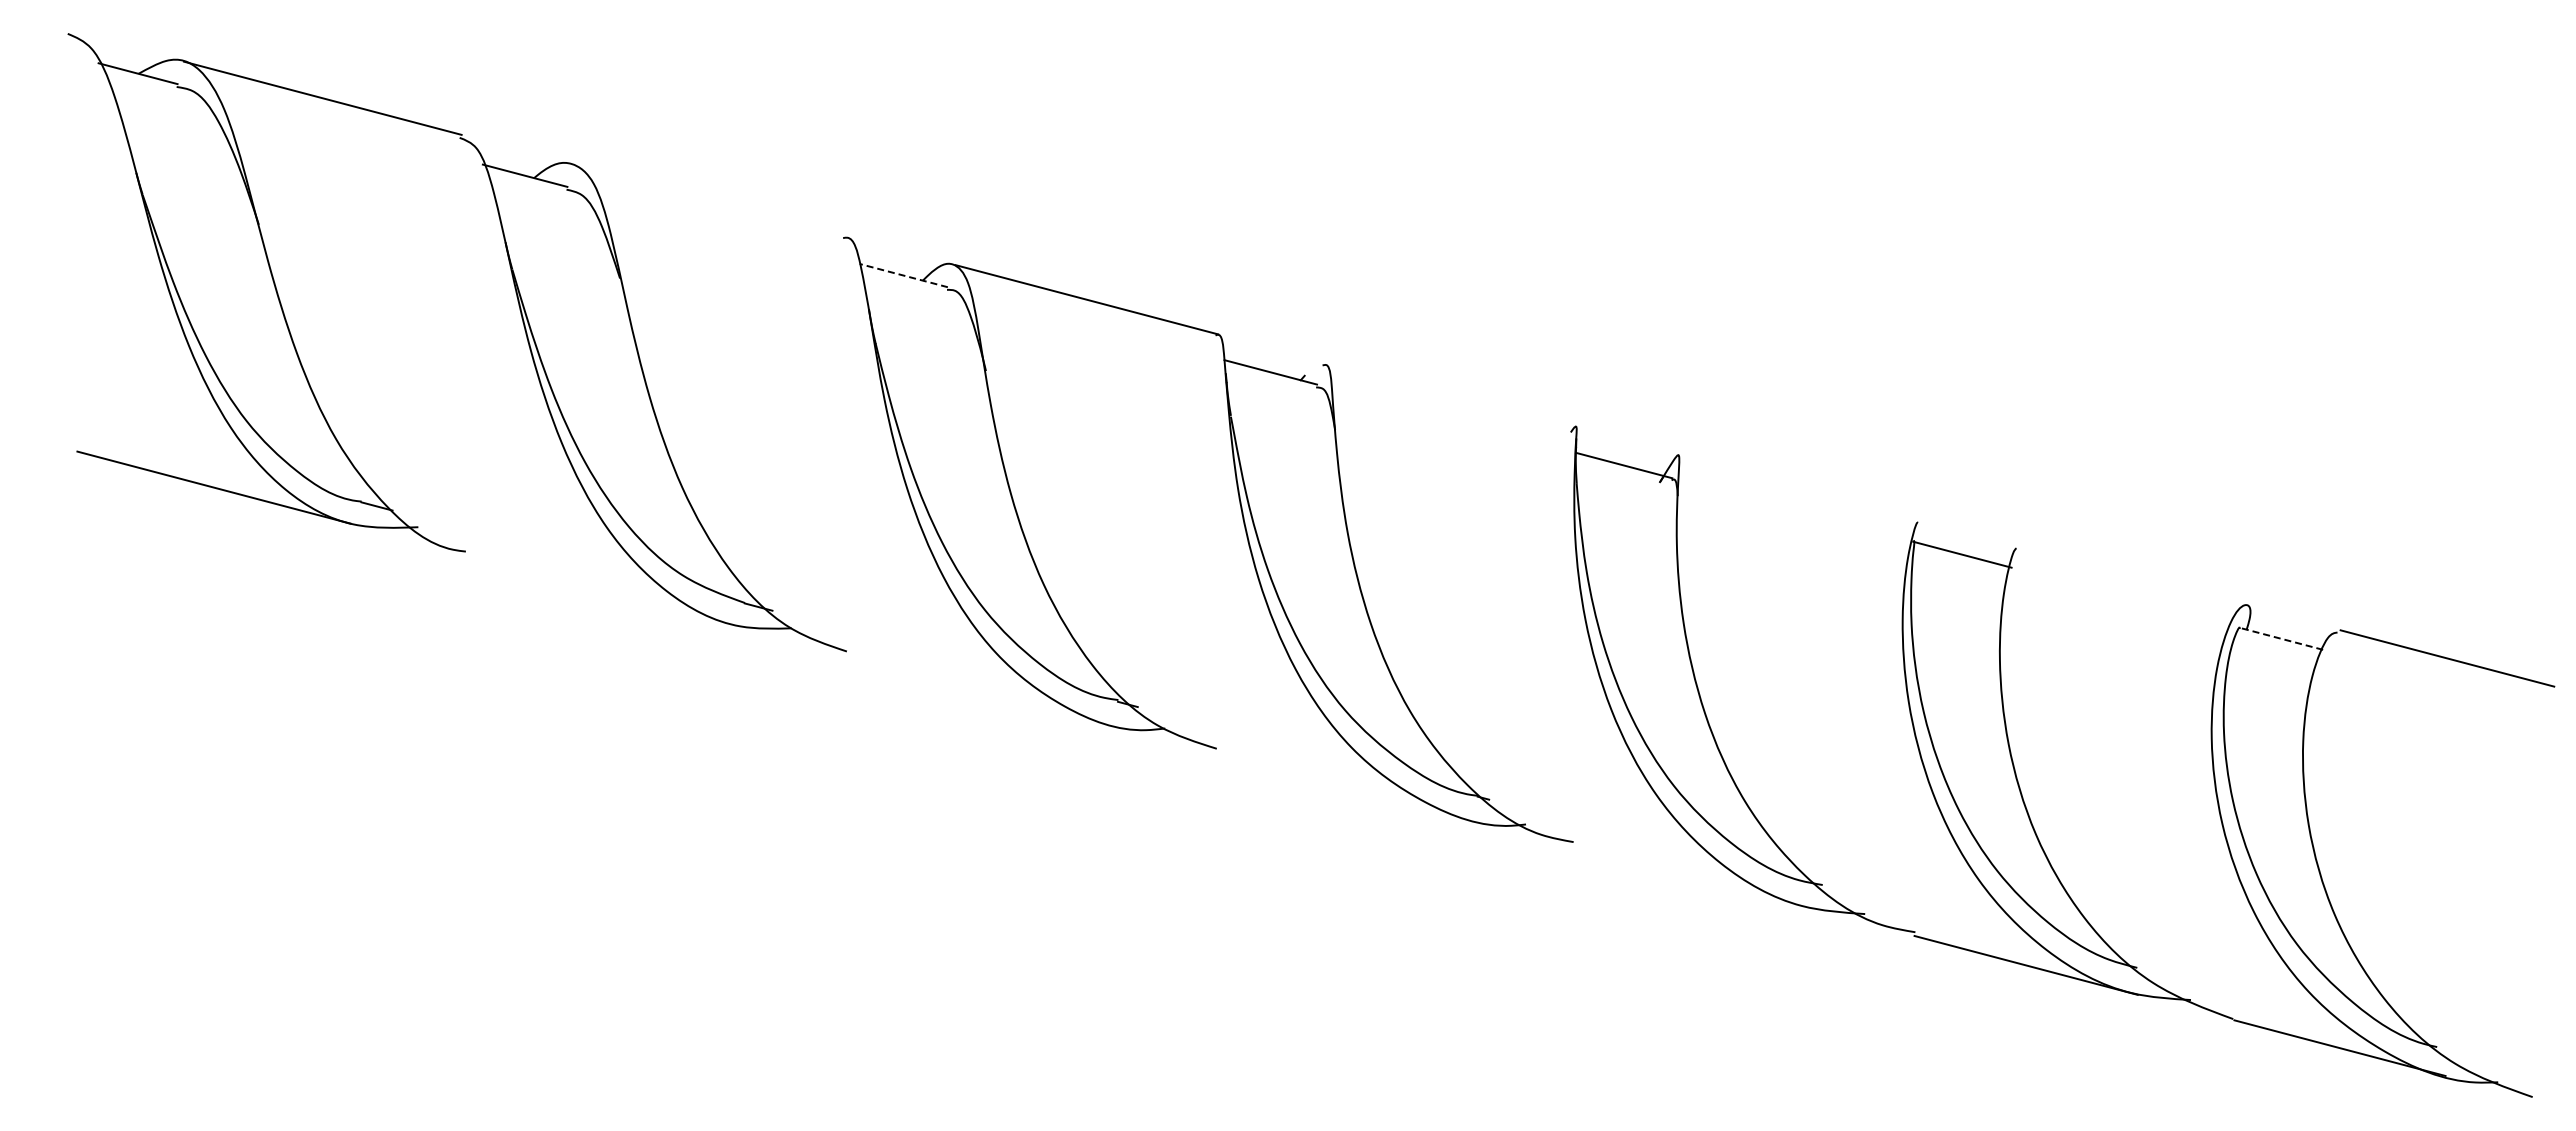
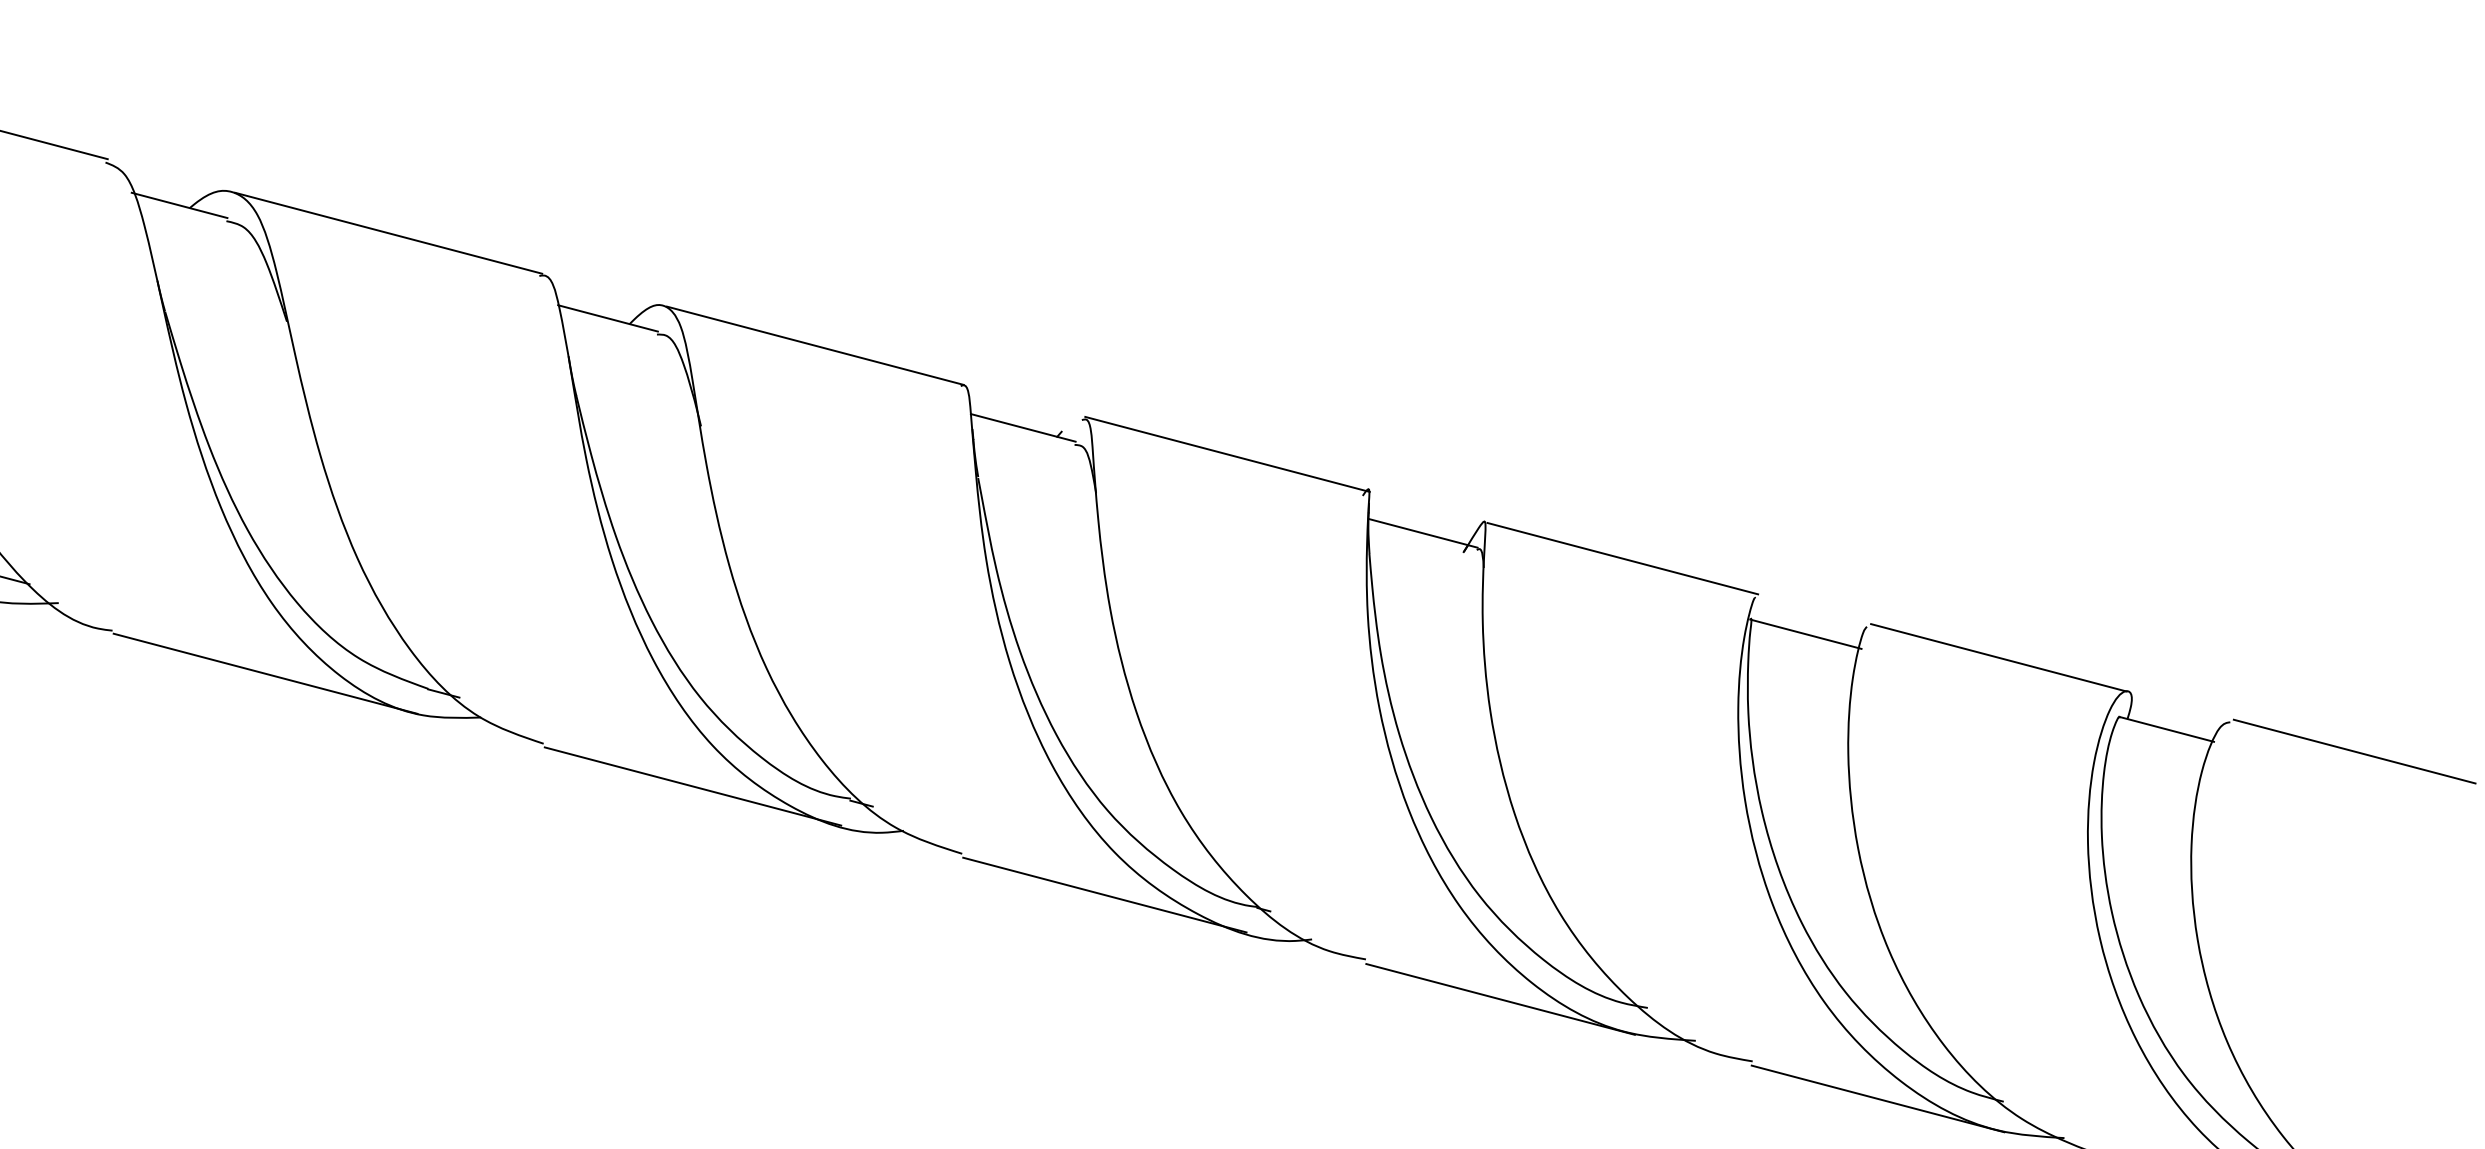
line: (709, 200) -> (388, 233), added
line: (903, 275) -> (607, 318), dashed -> solid
line: (1450, 395) -> (1226, 454), added
line: (1800, 487) -> (1622, 558), added
line: (2132, 575) -> (1998, 657), added
line: (600, 589) -> (264, 673), added
line: (2281, 638) -> (2166, 729), dashed -> solid
line: (978, 688) -> (692, 785), added
line: (1342, 785) -> (1104, 895), added
line: (1692, 877) -> (1500, 999), added

